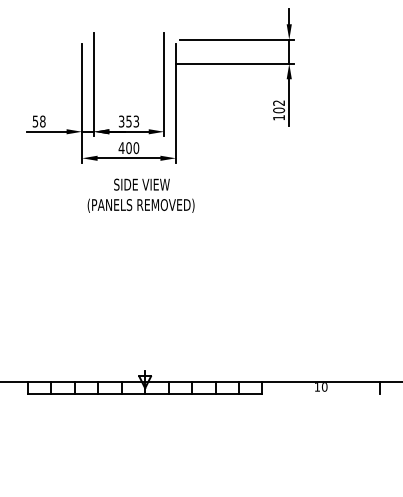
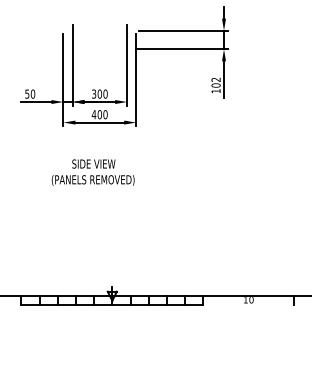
text: (132, 120) -> (102, 93), 353 -> 300
text: (42, 122) -> (32, 94), 58 -> 50
text: (140, 195) -> (92, 172), moved

